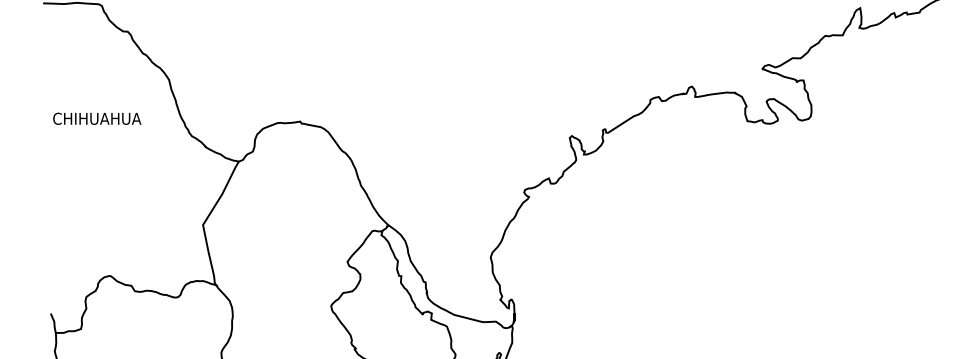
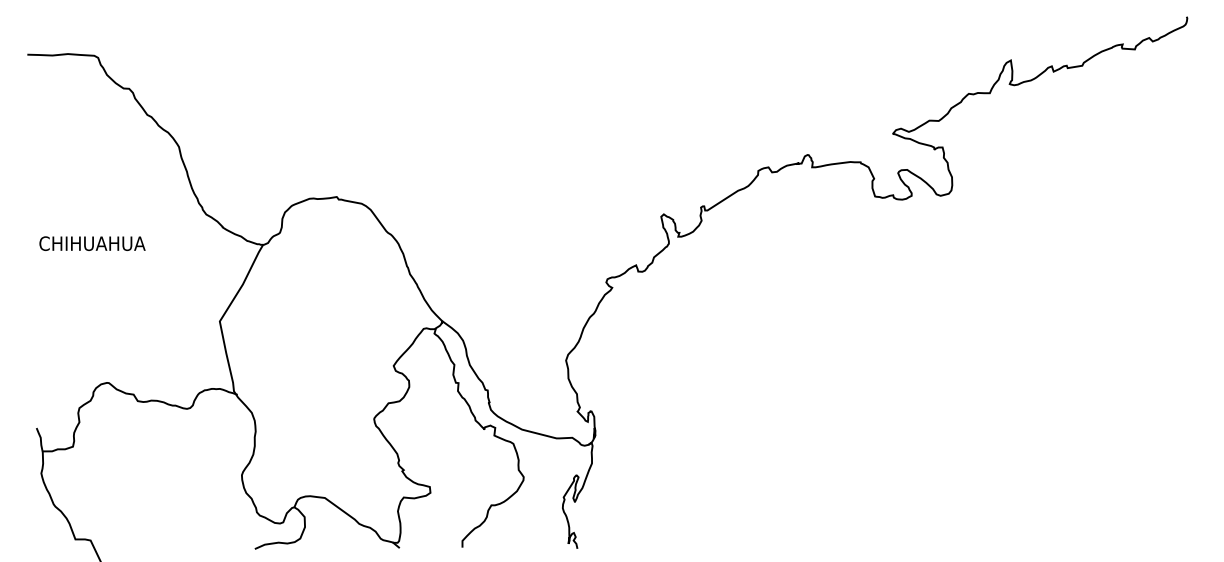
text: (97, 118) -> (92, 243), moved

